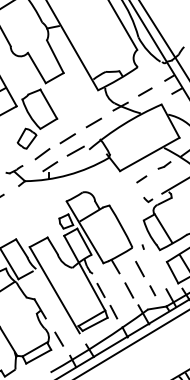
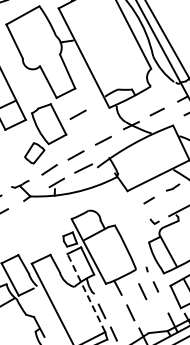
line: (67, 98) -> (77, 114), added
line: (84, 273) -> (86, 293), solid -> dashed
line: (152, 290) -> (155, 286), moved

